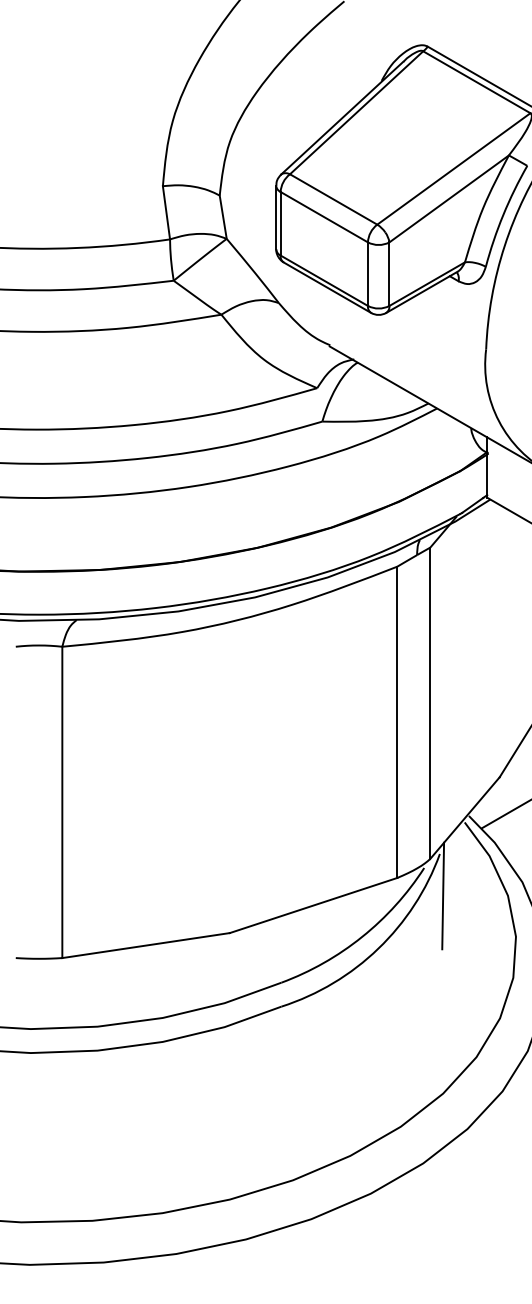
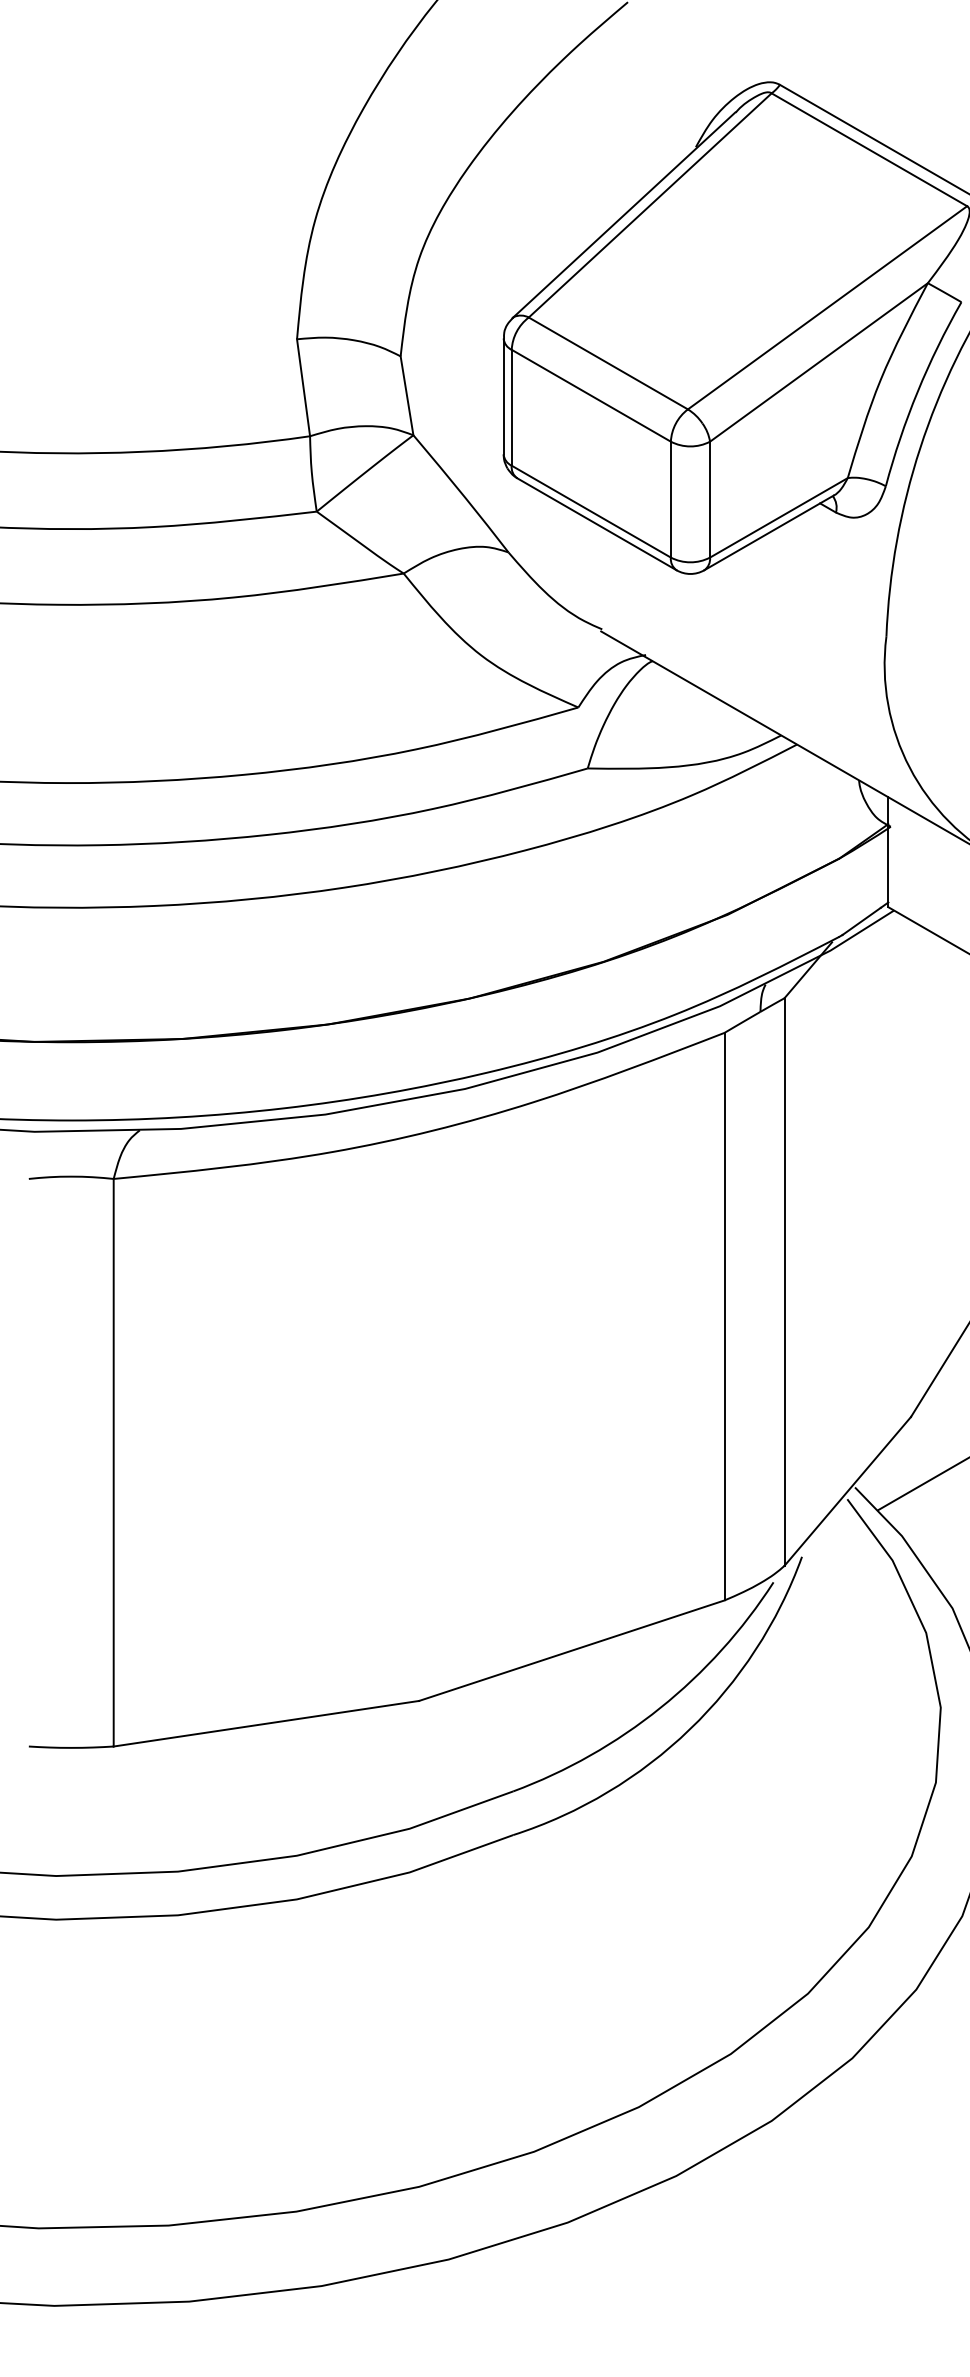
line: (443, 895) -> (808, 1632), removed

